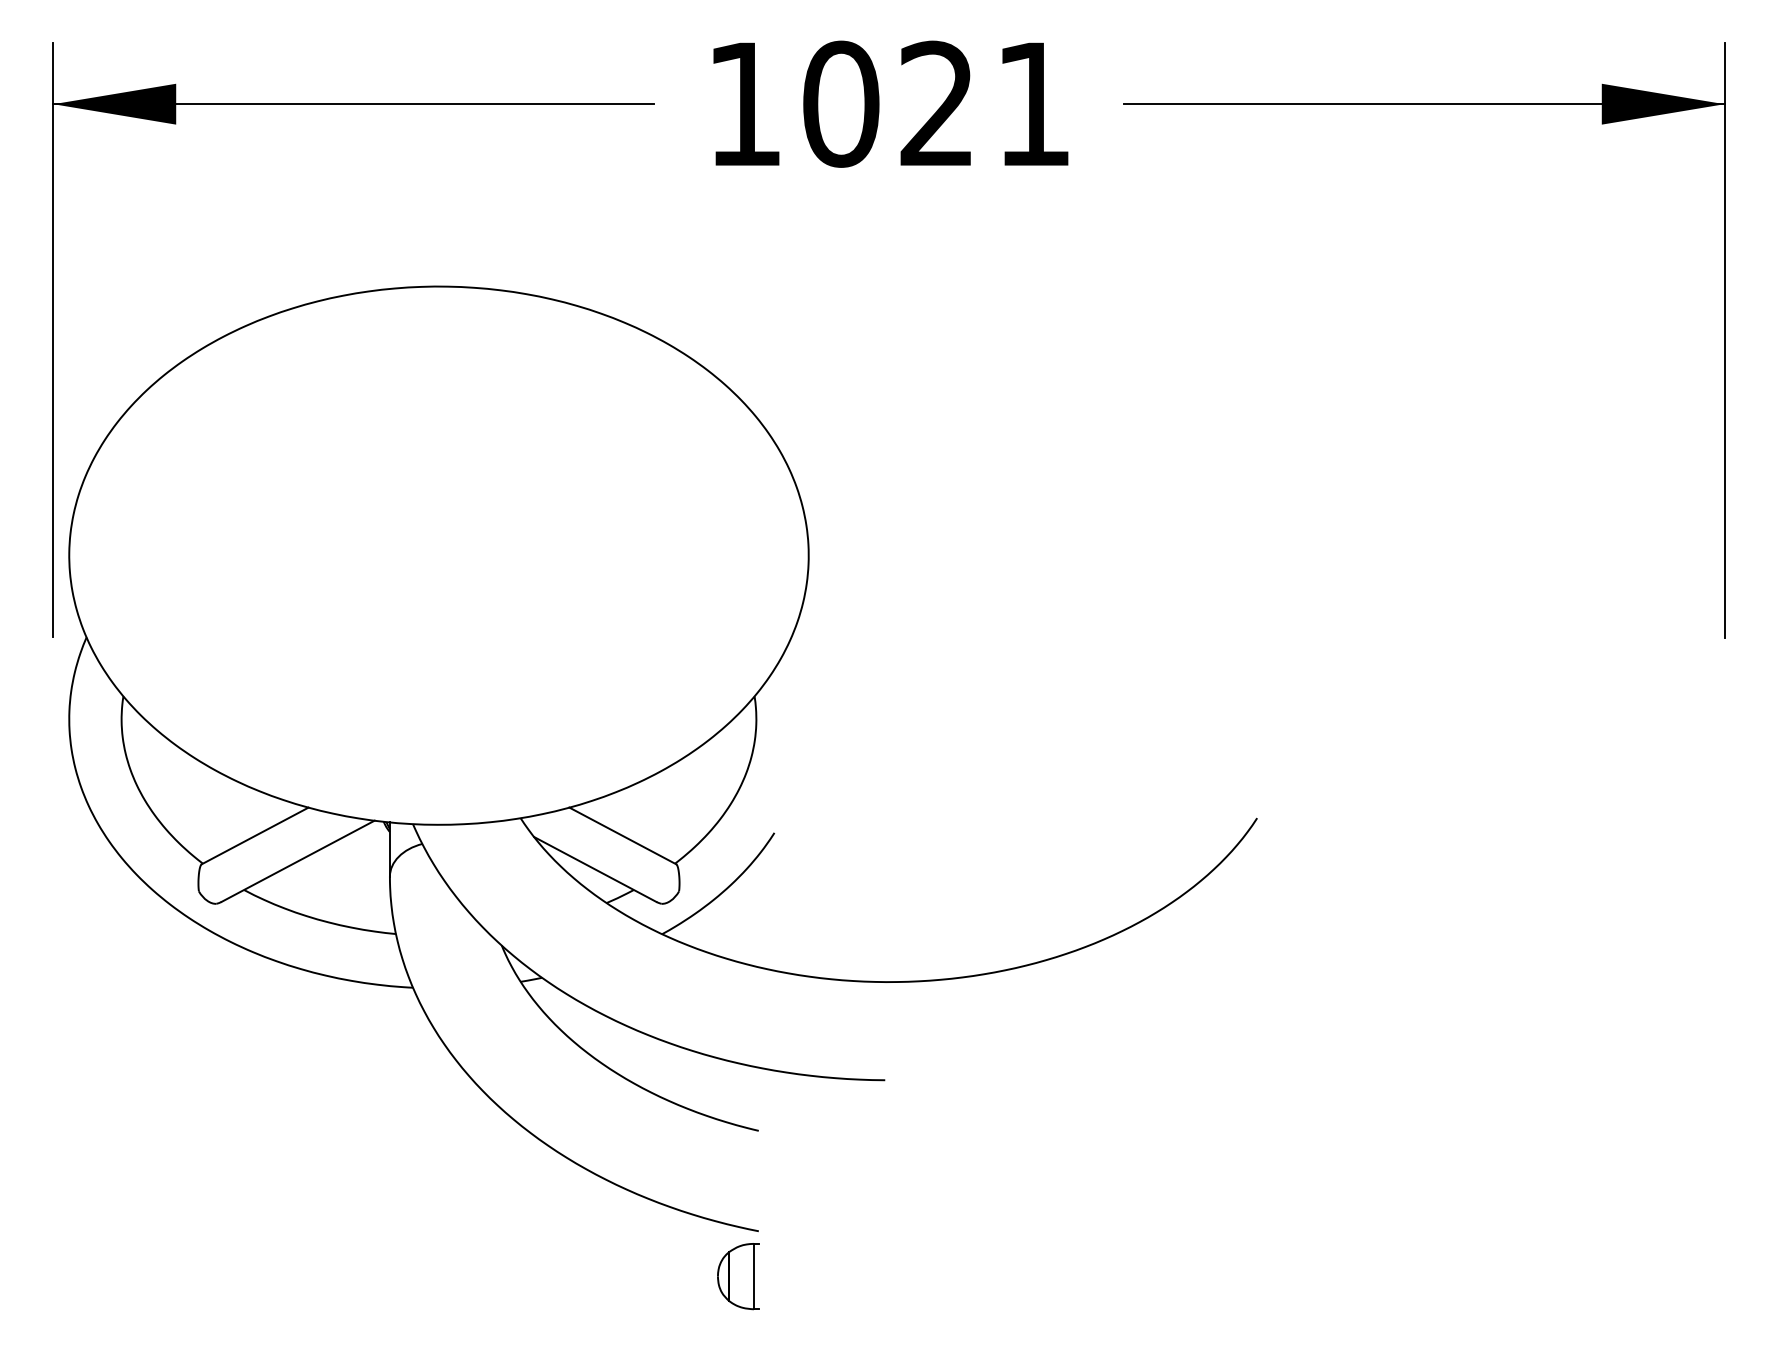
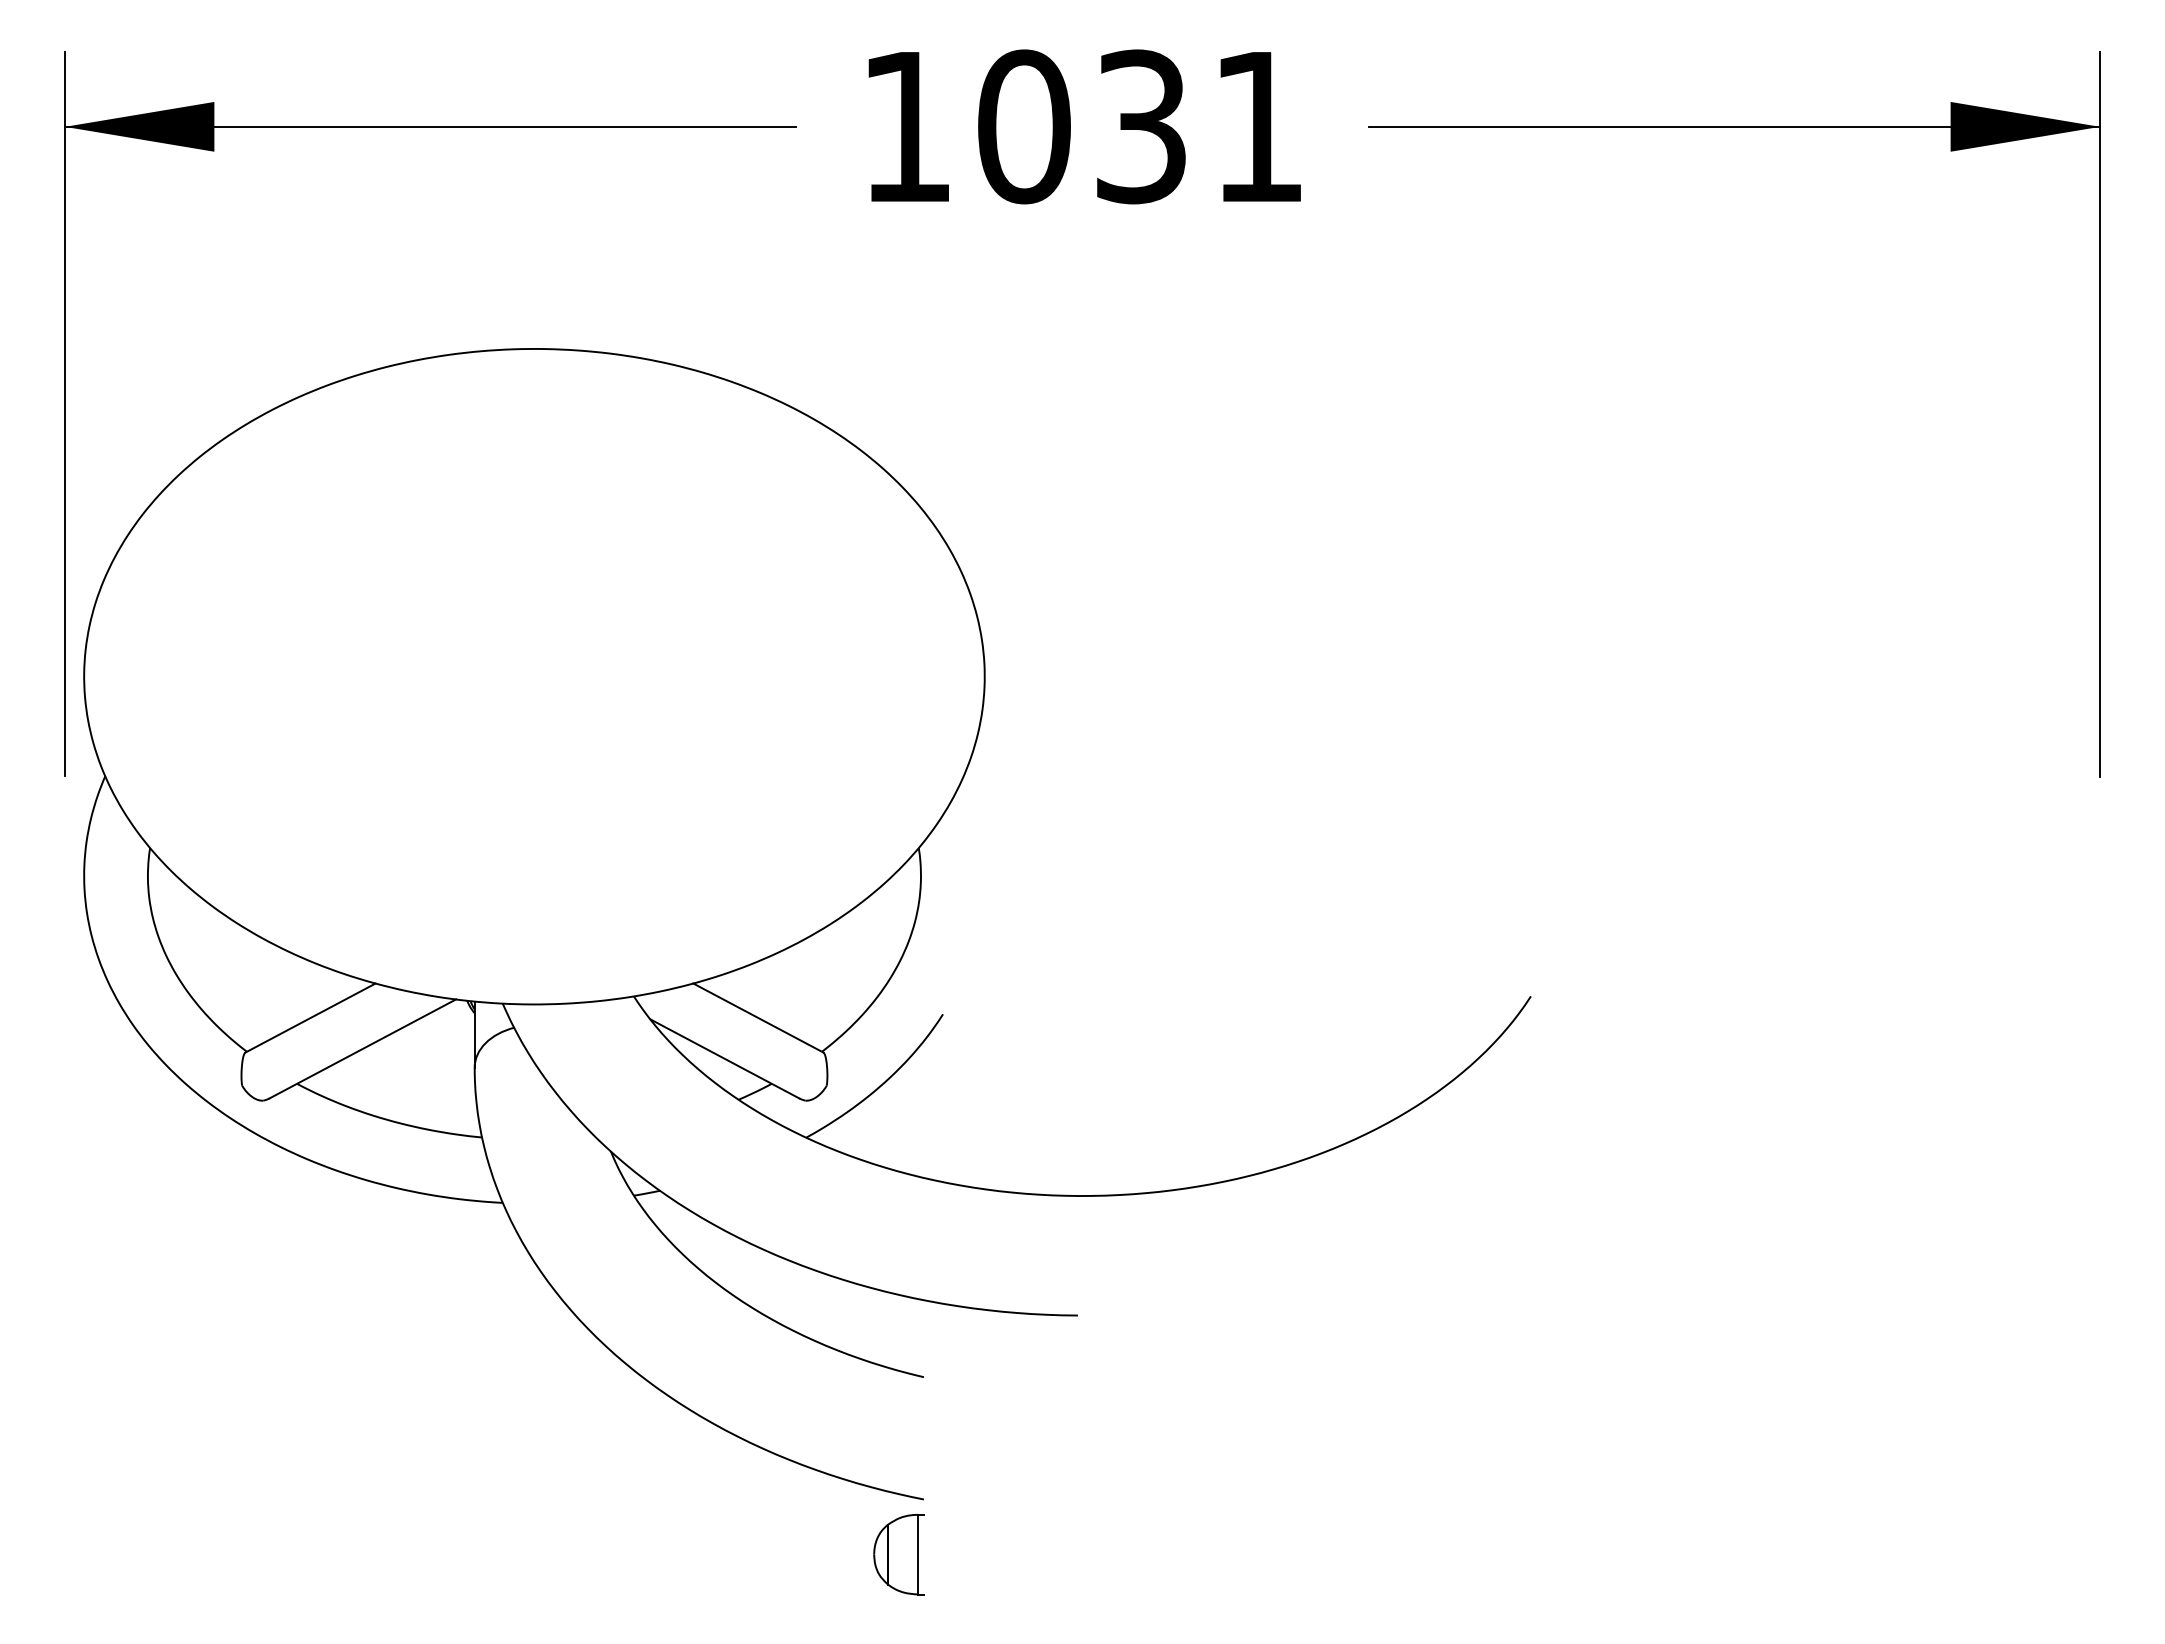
text: (936, 103) -> (1140, 126), 1021 -> 1031

